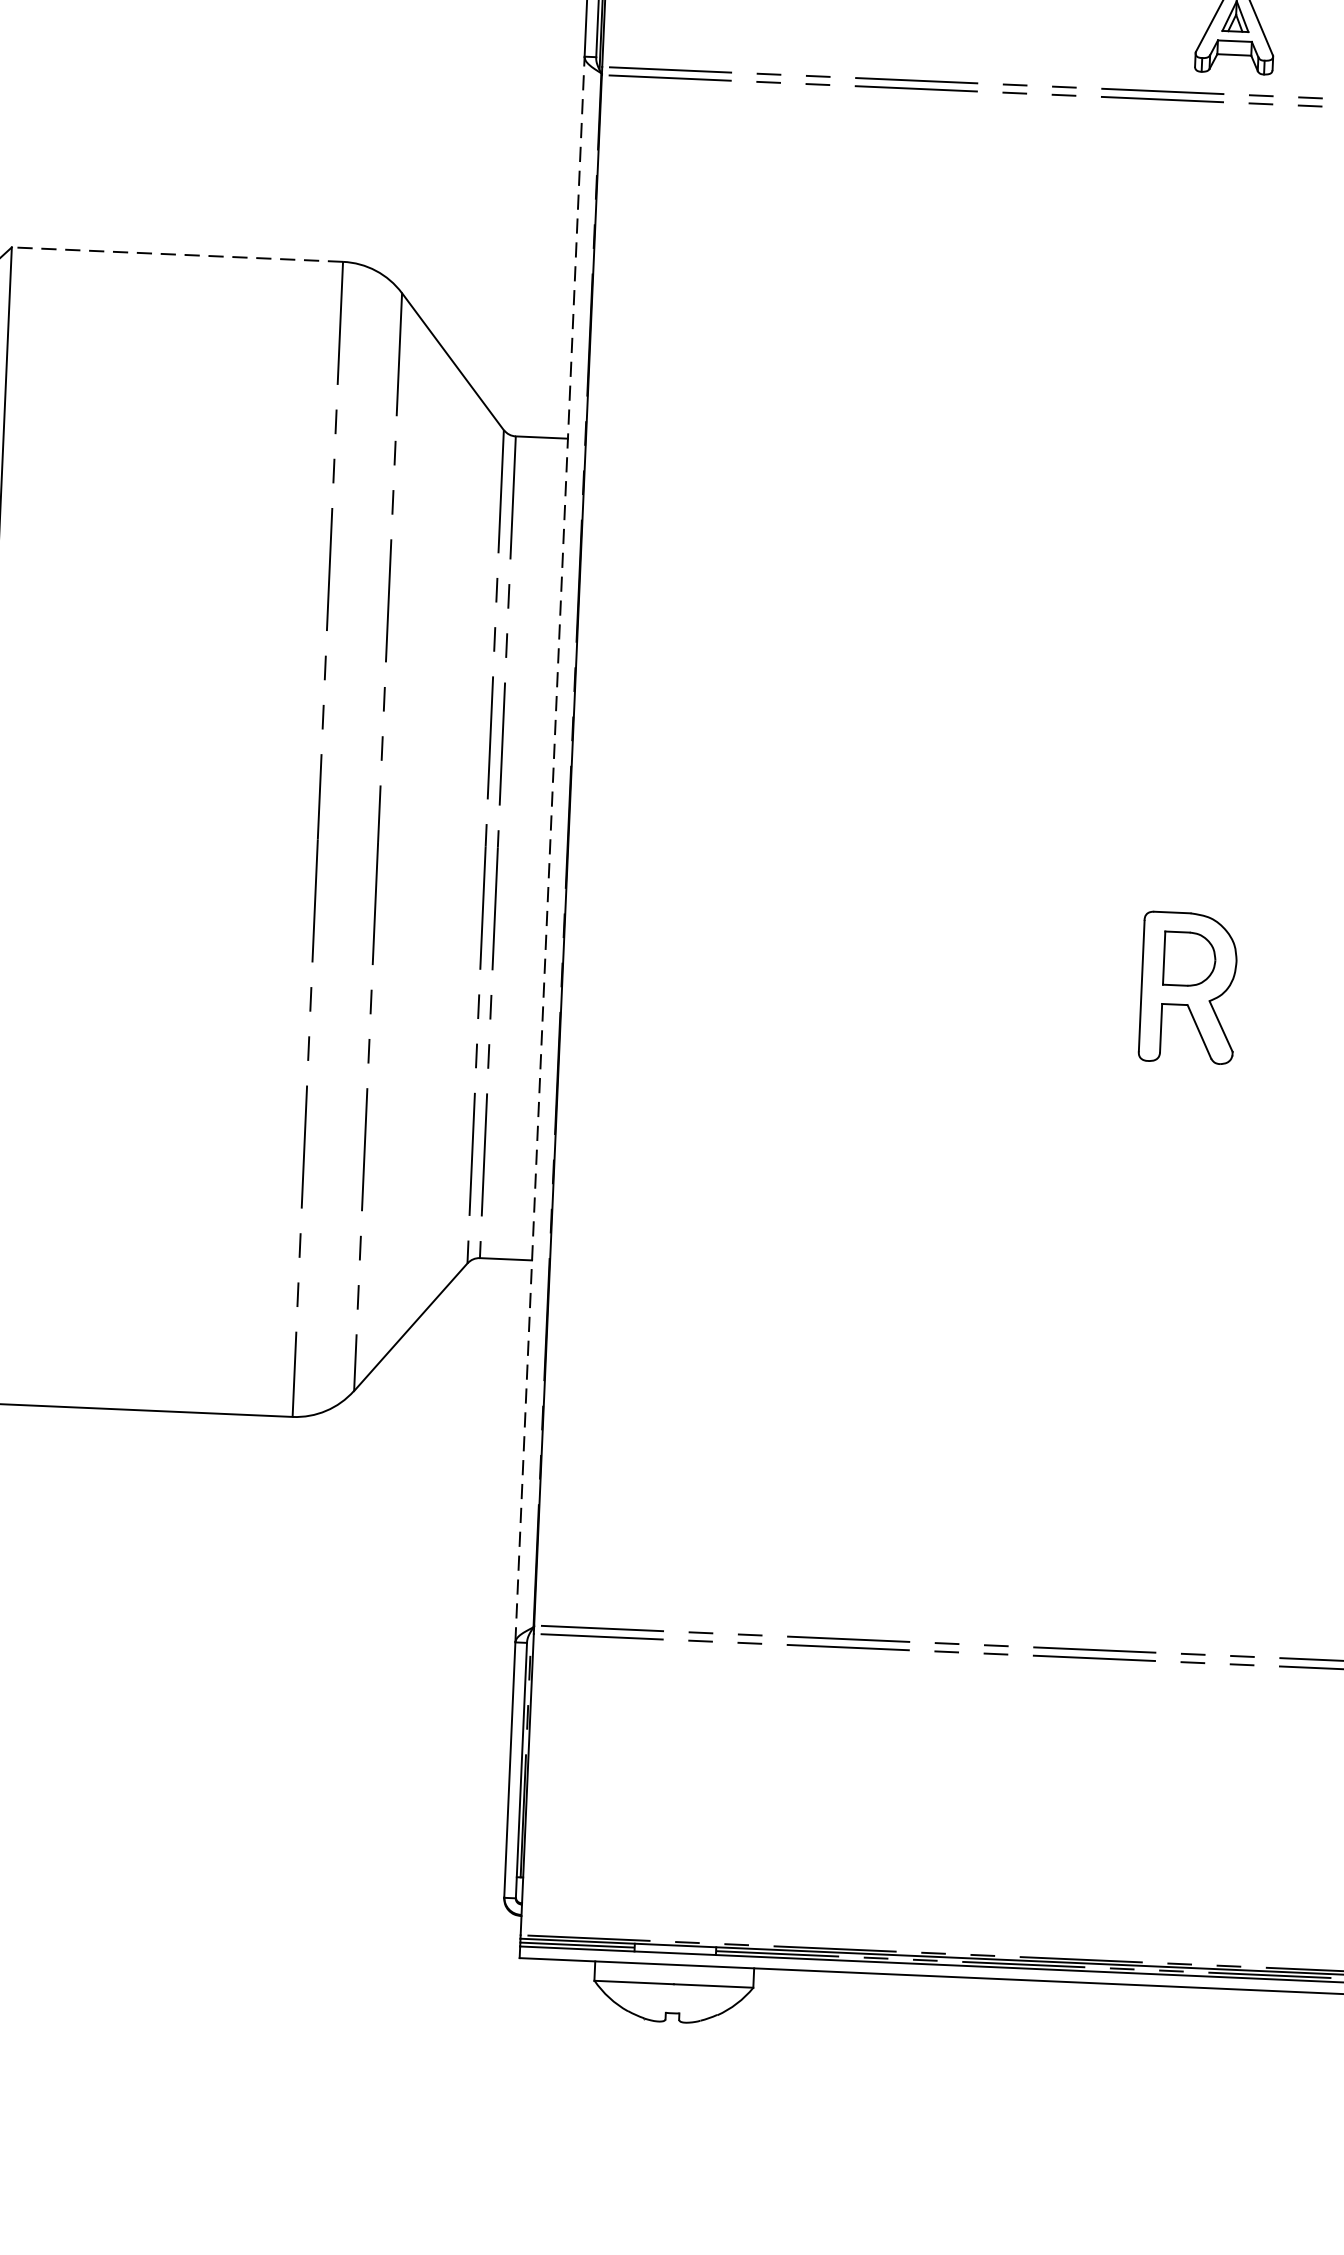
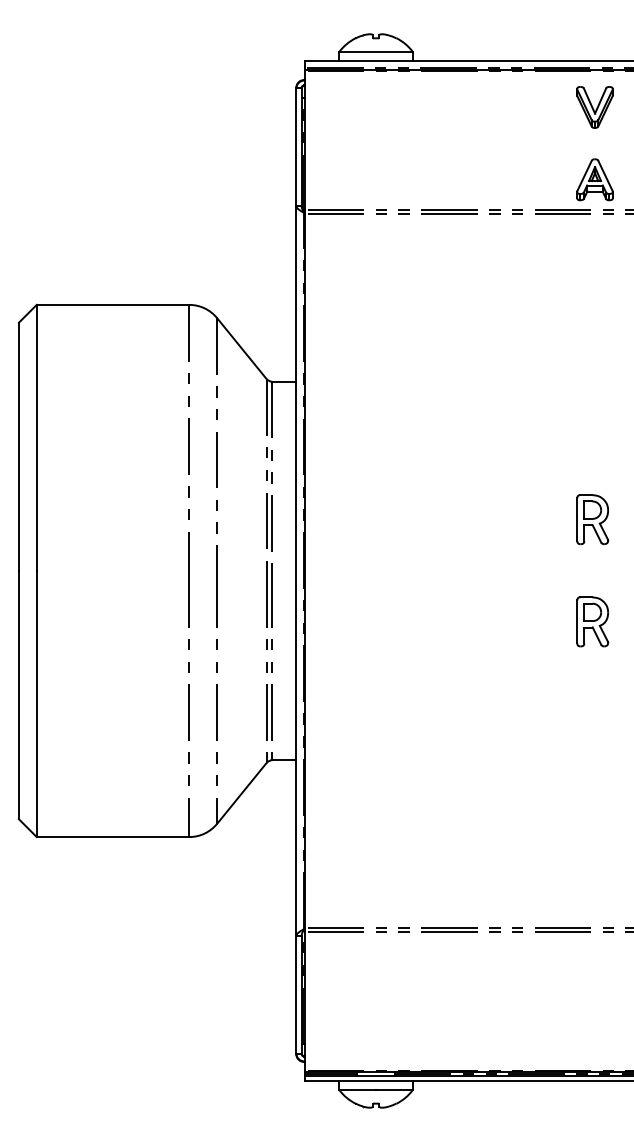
line: (176, 253) -> (112, 304), dashed -> solid
part: (1197, 765) -> (592, 519), added
line: (550, 848) -> (296, 570), dashed -> solid
part: (1188, 987) -> (592, 621), size x0.71

